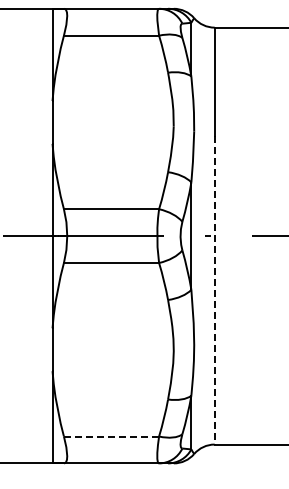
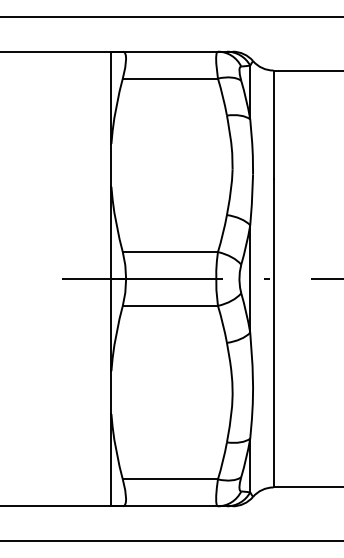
line: (214, 290) -> (273, 333), dashed -> solid
line: (111, 436) -> (170, 479), dashed -> solid

